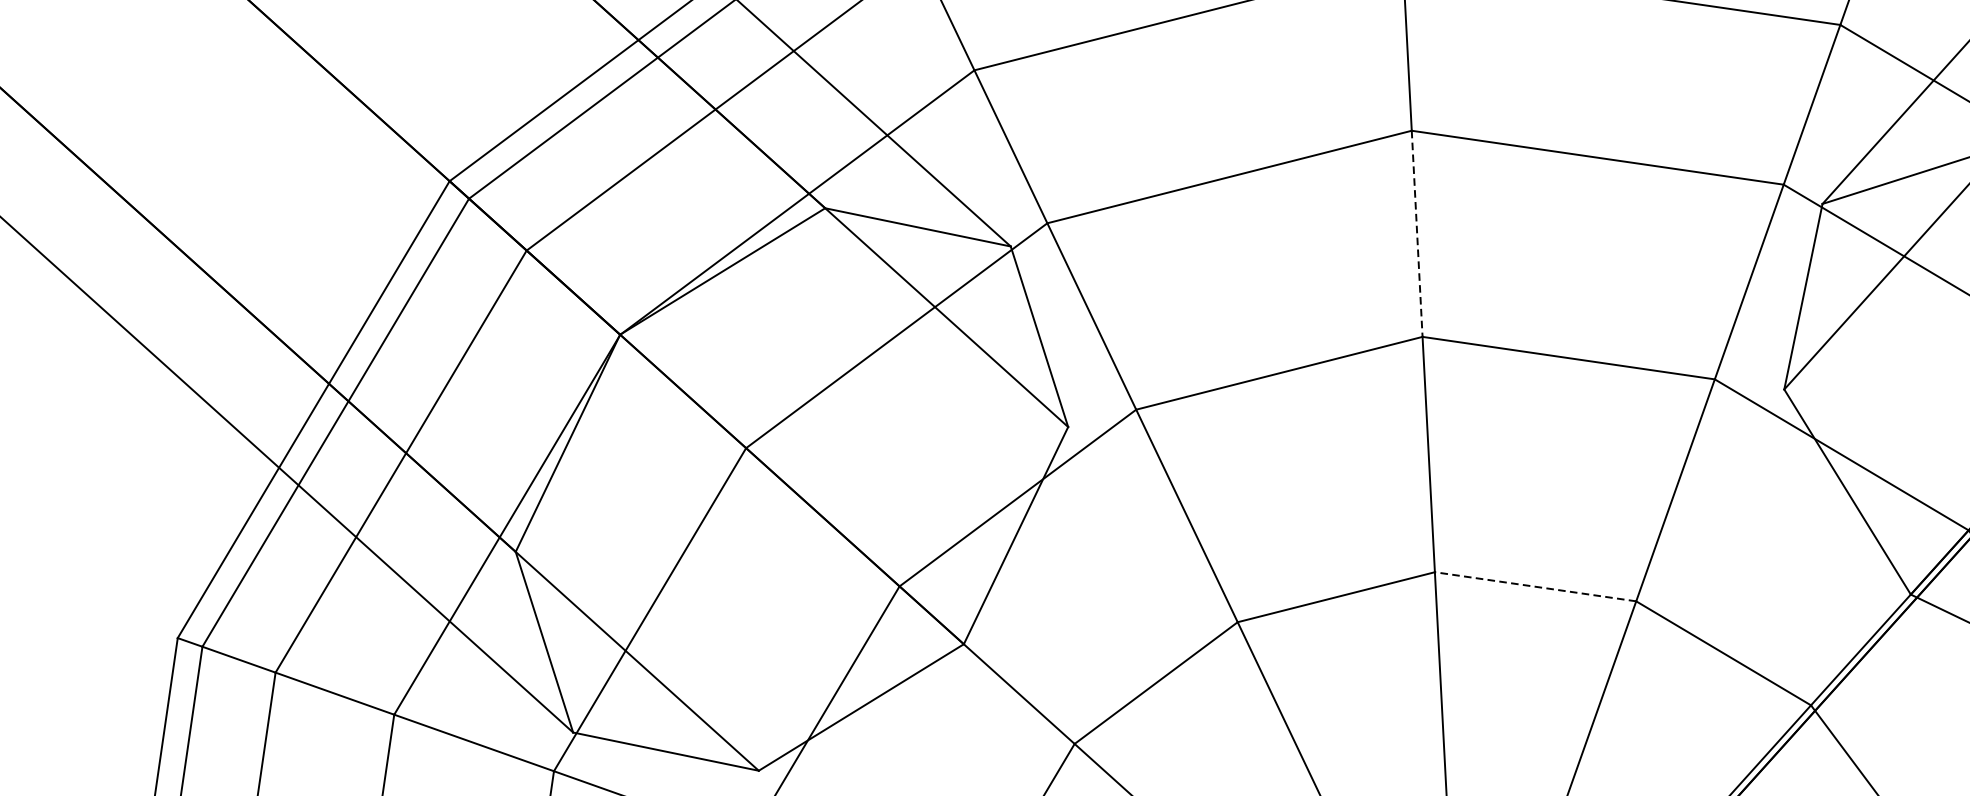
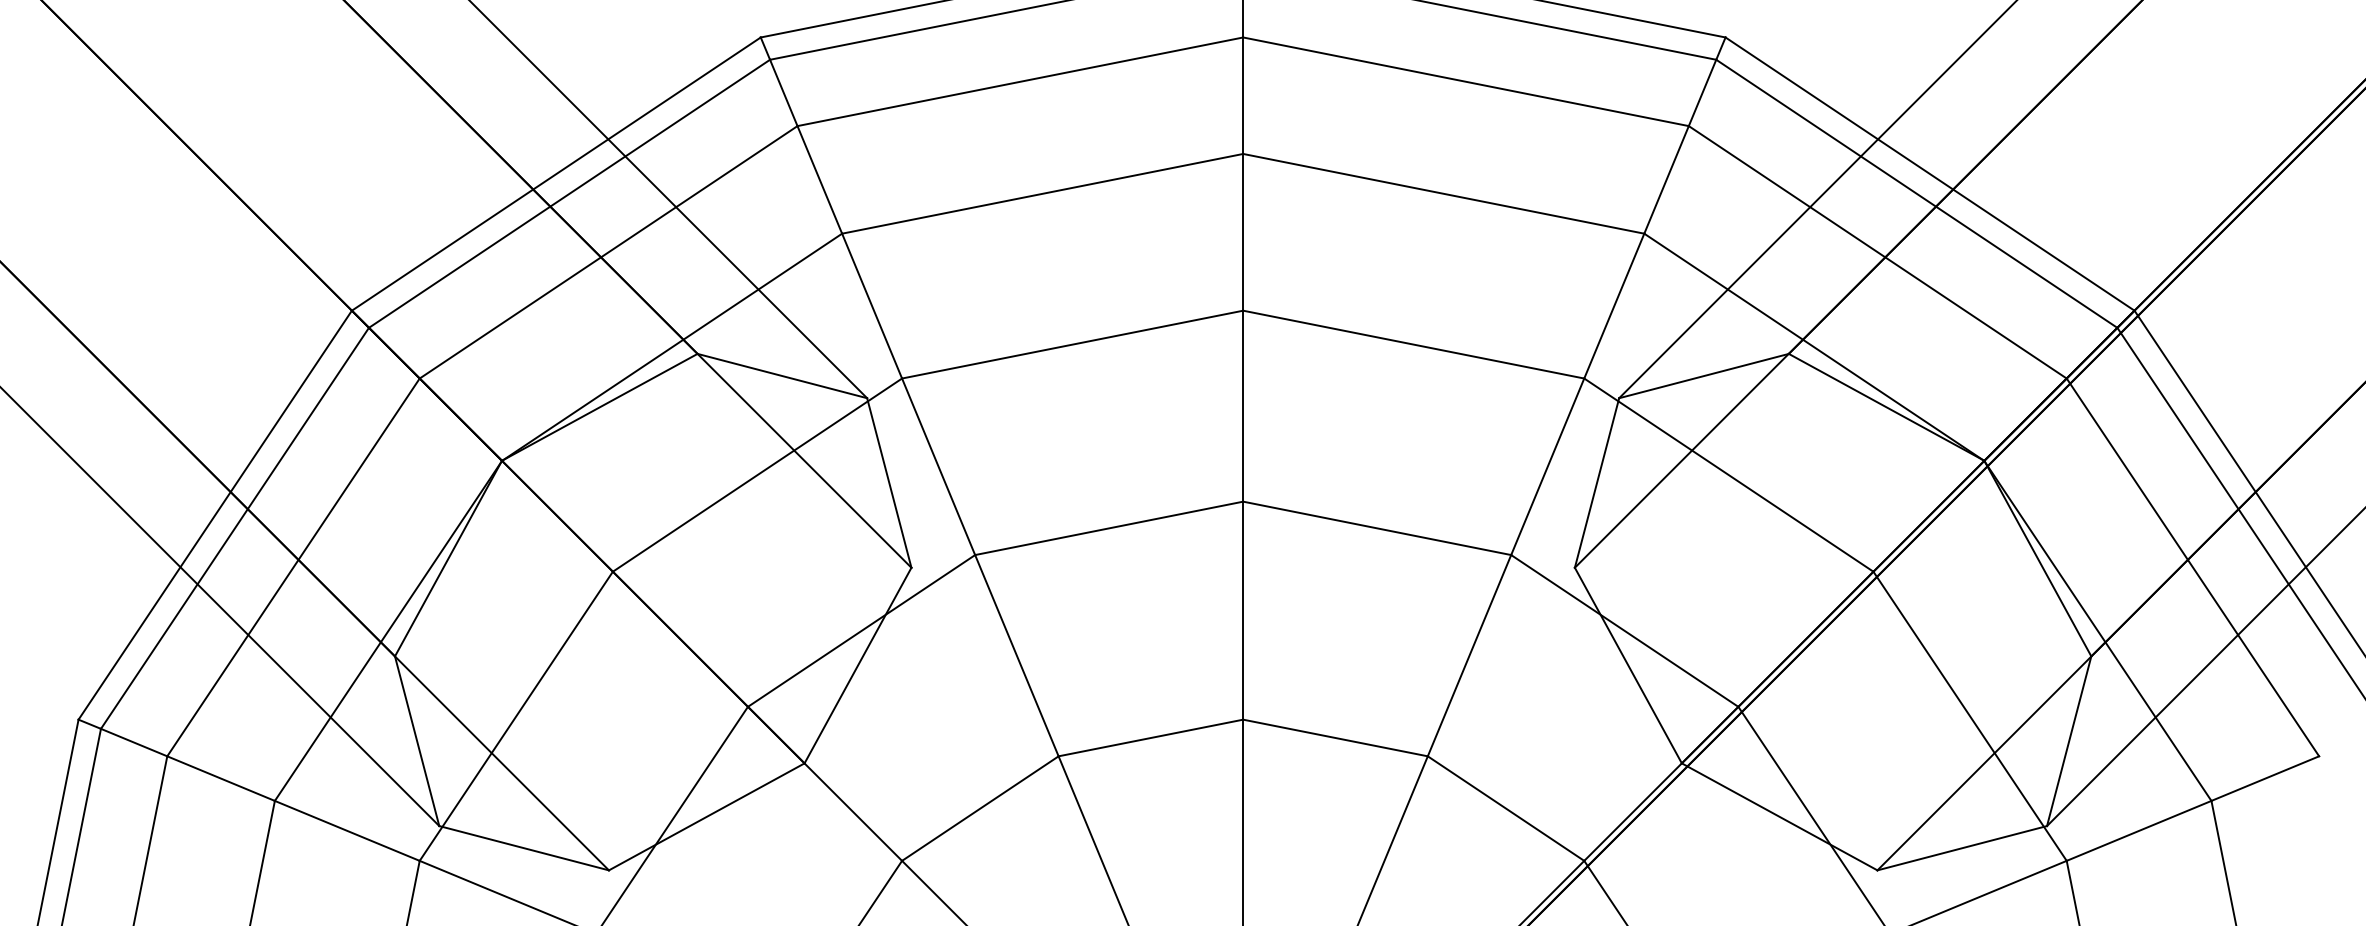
line: (1417, 234) -> (1243, 406), dashed -> solid
line: (1535, 586) -> (1335, 737), dashed -> solid

